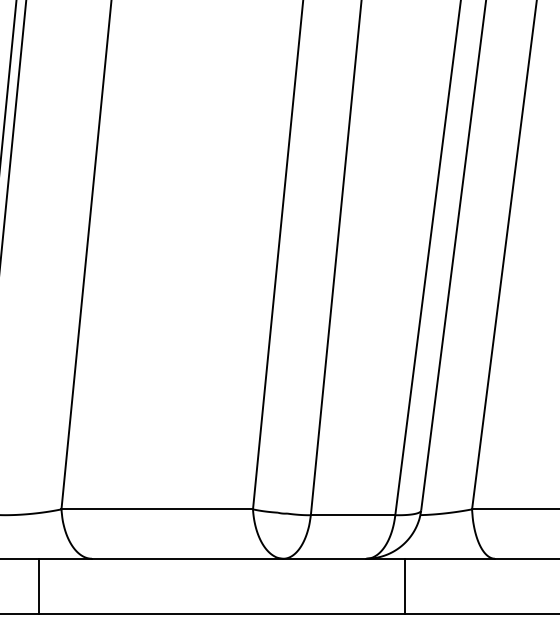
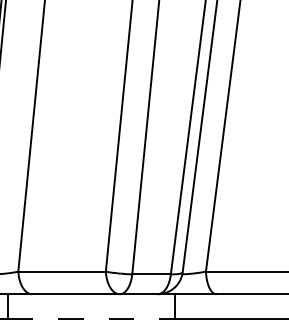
line: (221, 614) -> (91, 319), solid -> dashed

